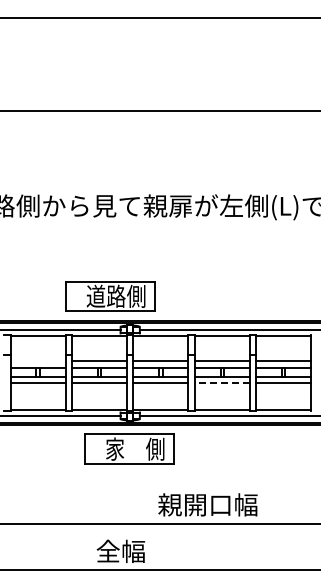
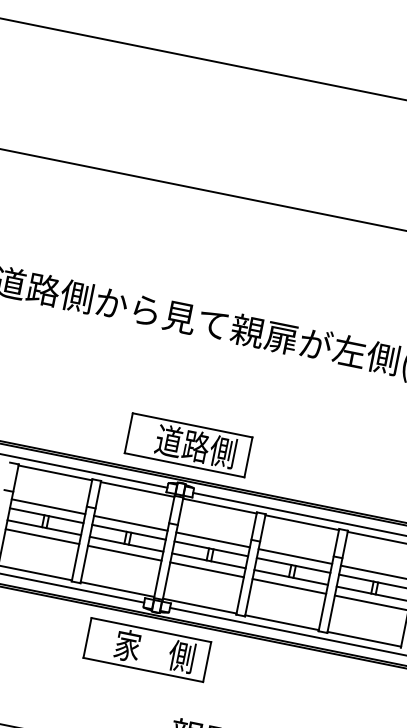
part: (110, 296) -> (188, 445), moved
line: (37, 360) -> (47, 506), added
line: (221, 383) -> (288, 586), dashed -> solid

